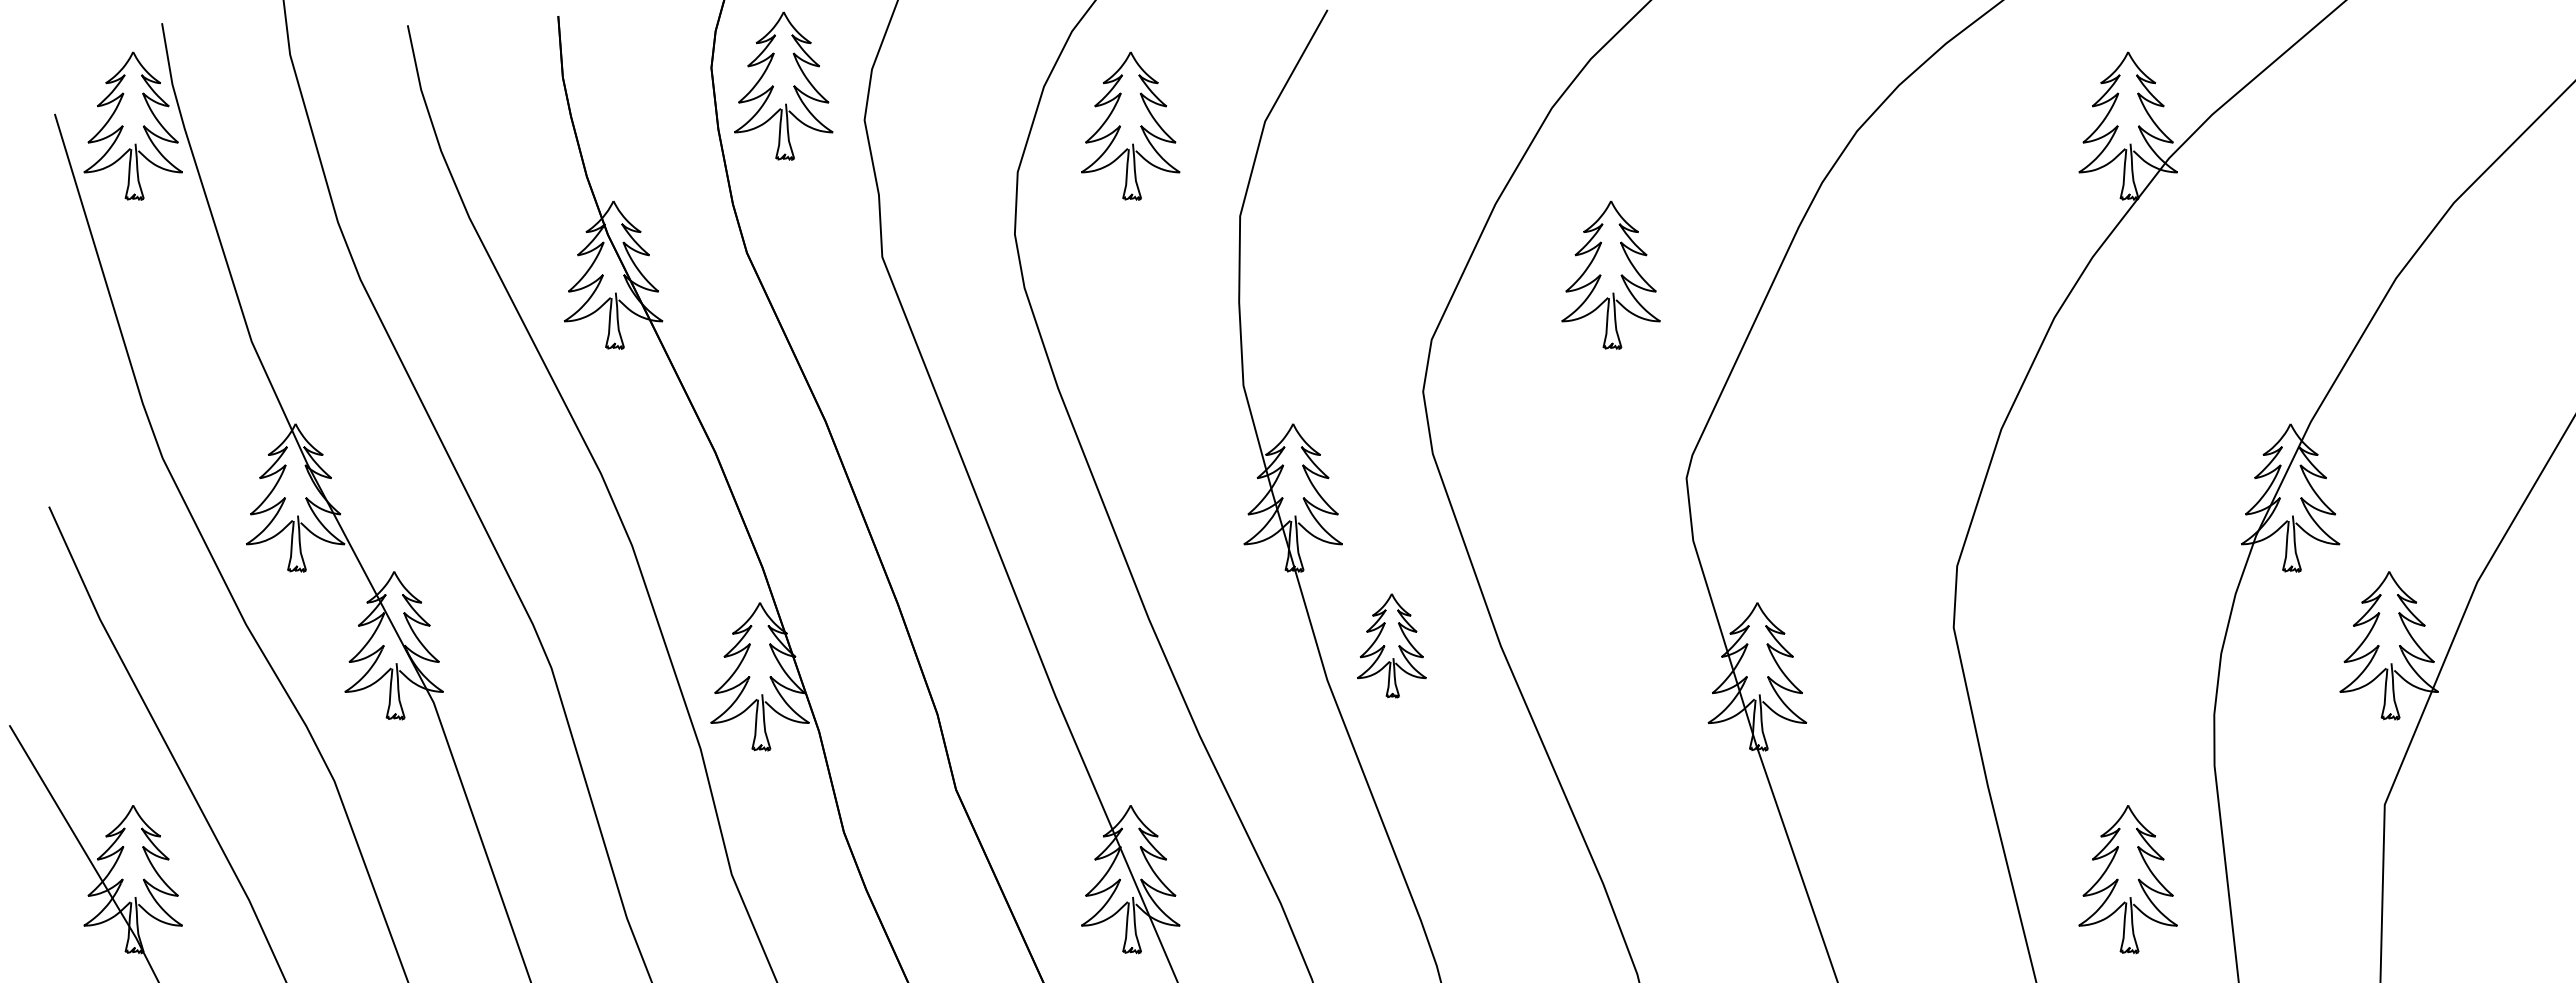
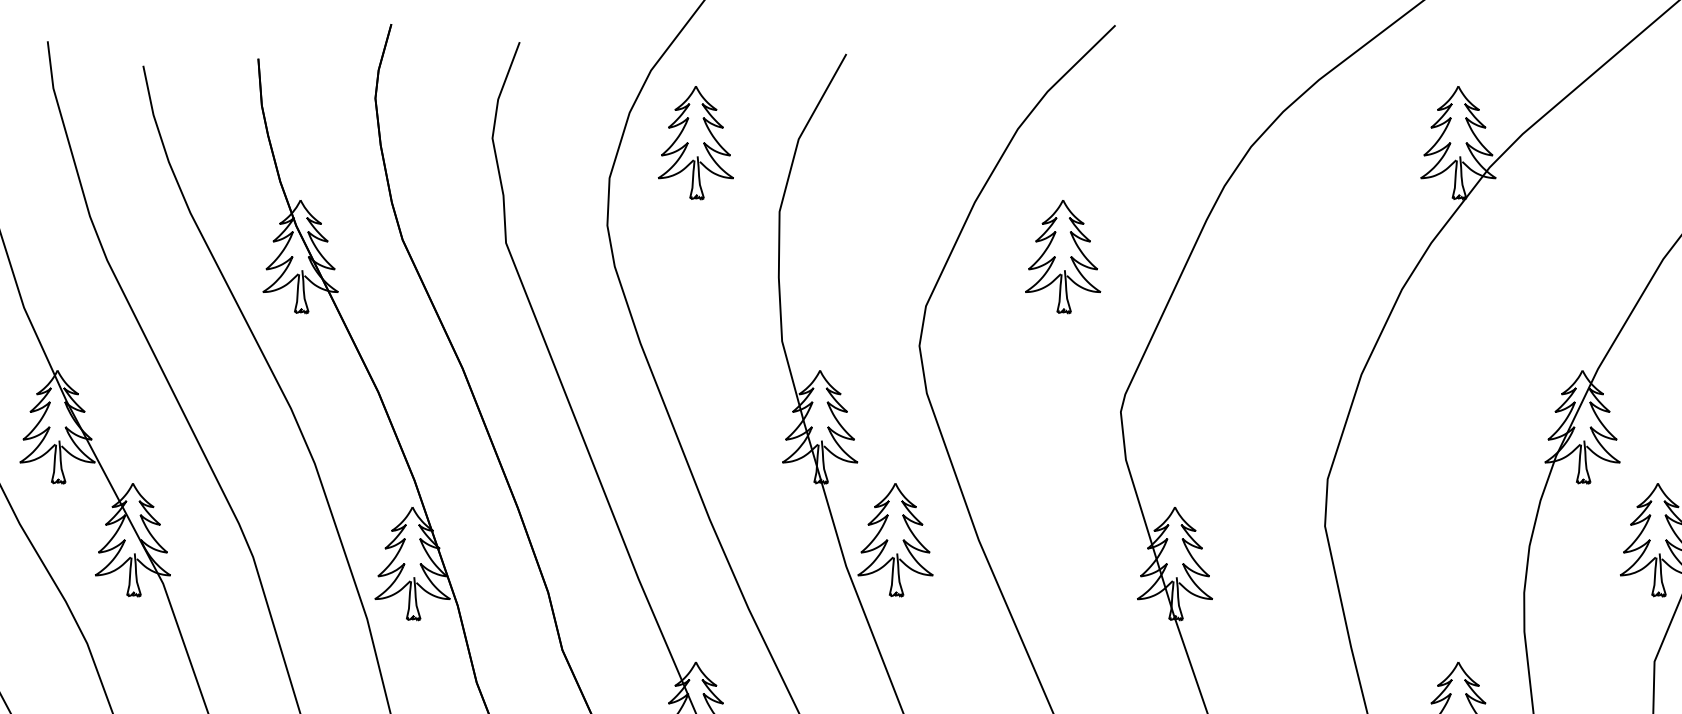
part: (783, 85) -> (430, 111), removed
part: (1391, 645) -> (895, 539), size x1.43

